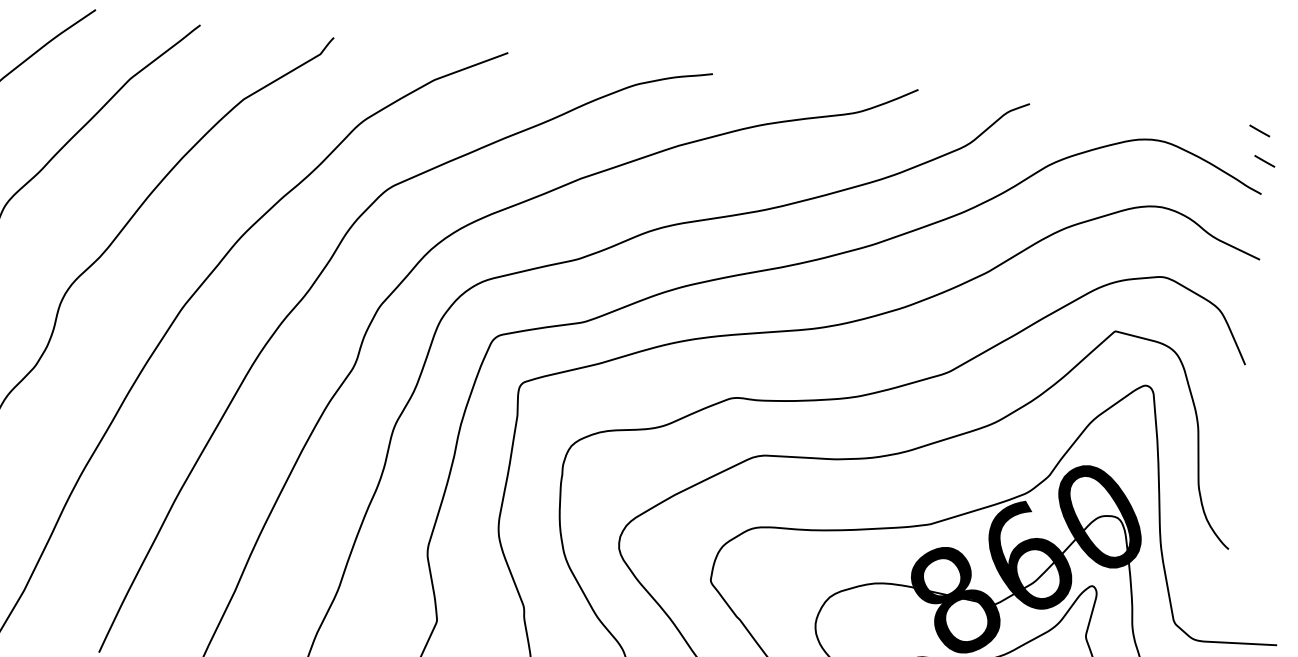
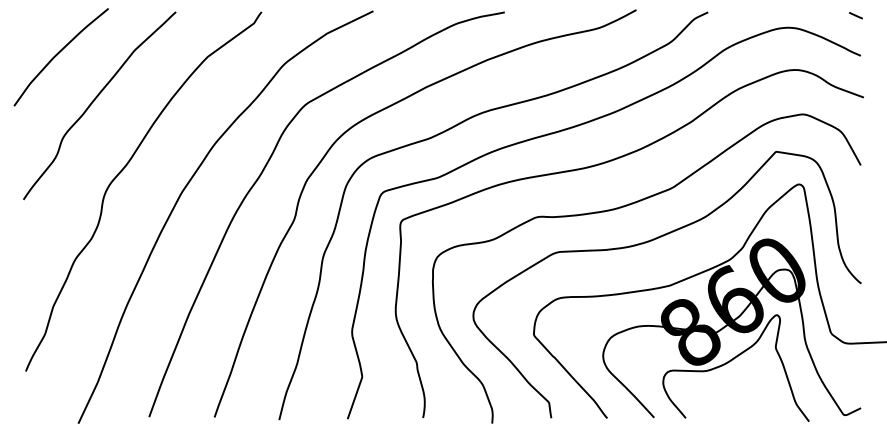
line: (1264, 160) -> (860, 34), removed

